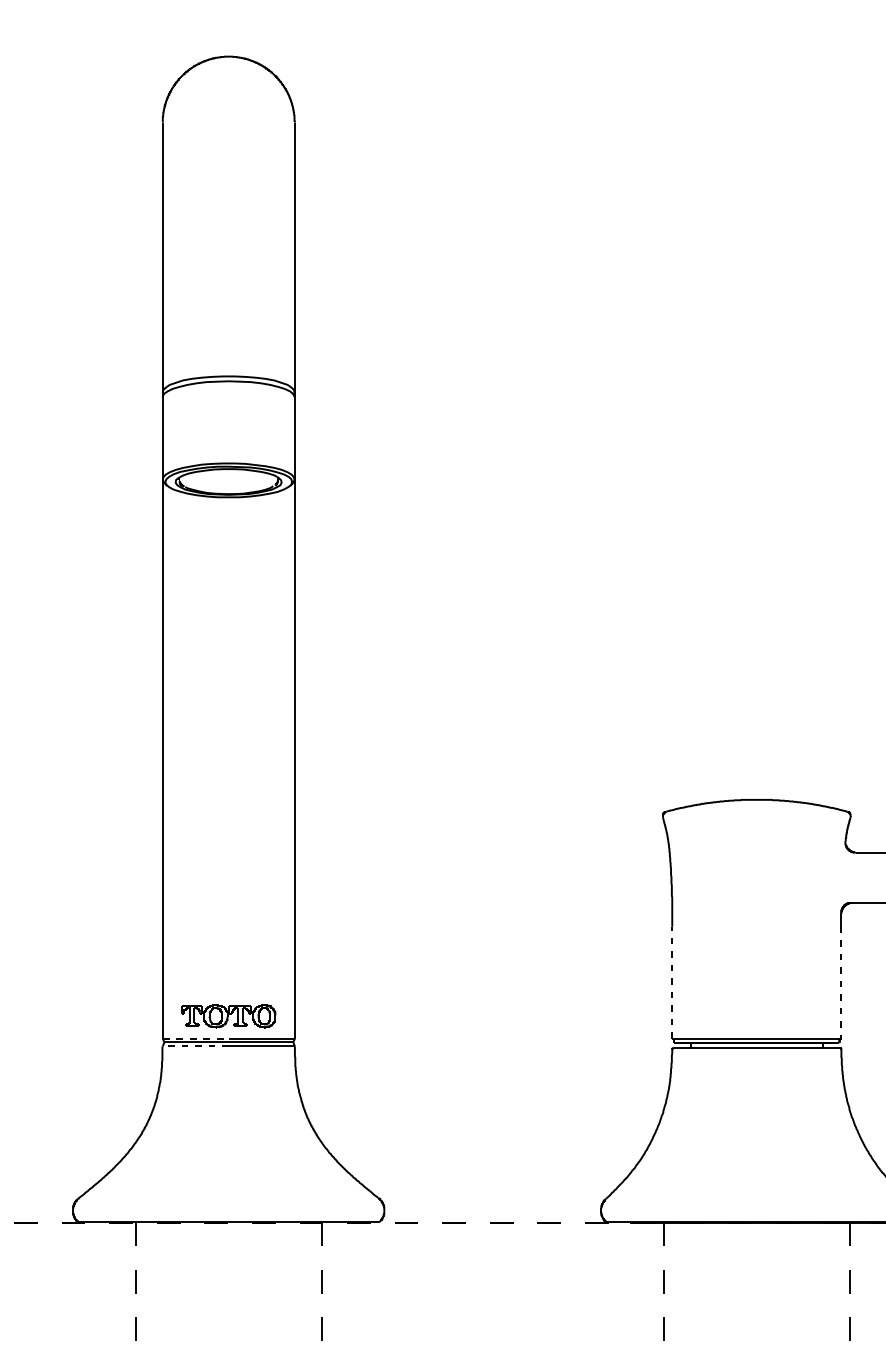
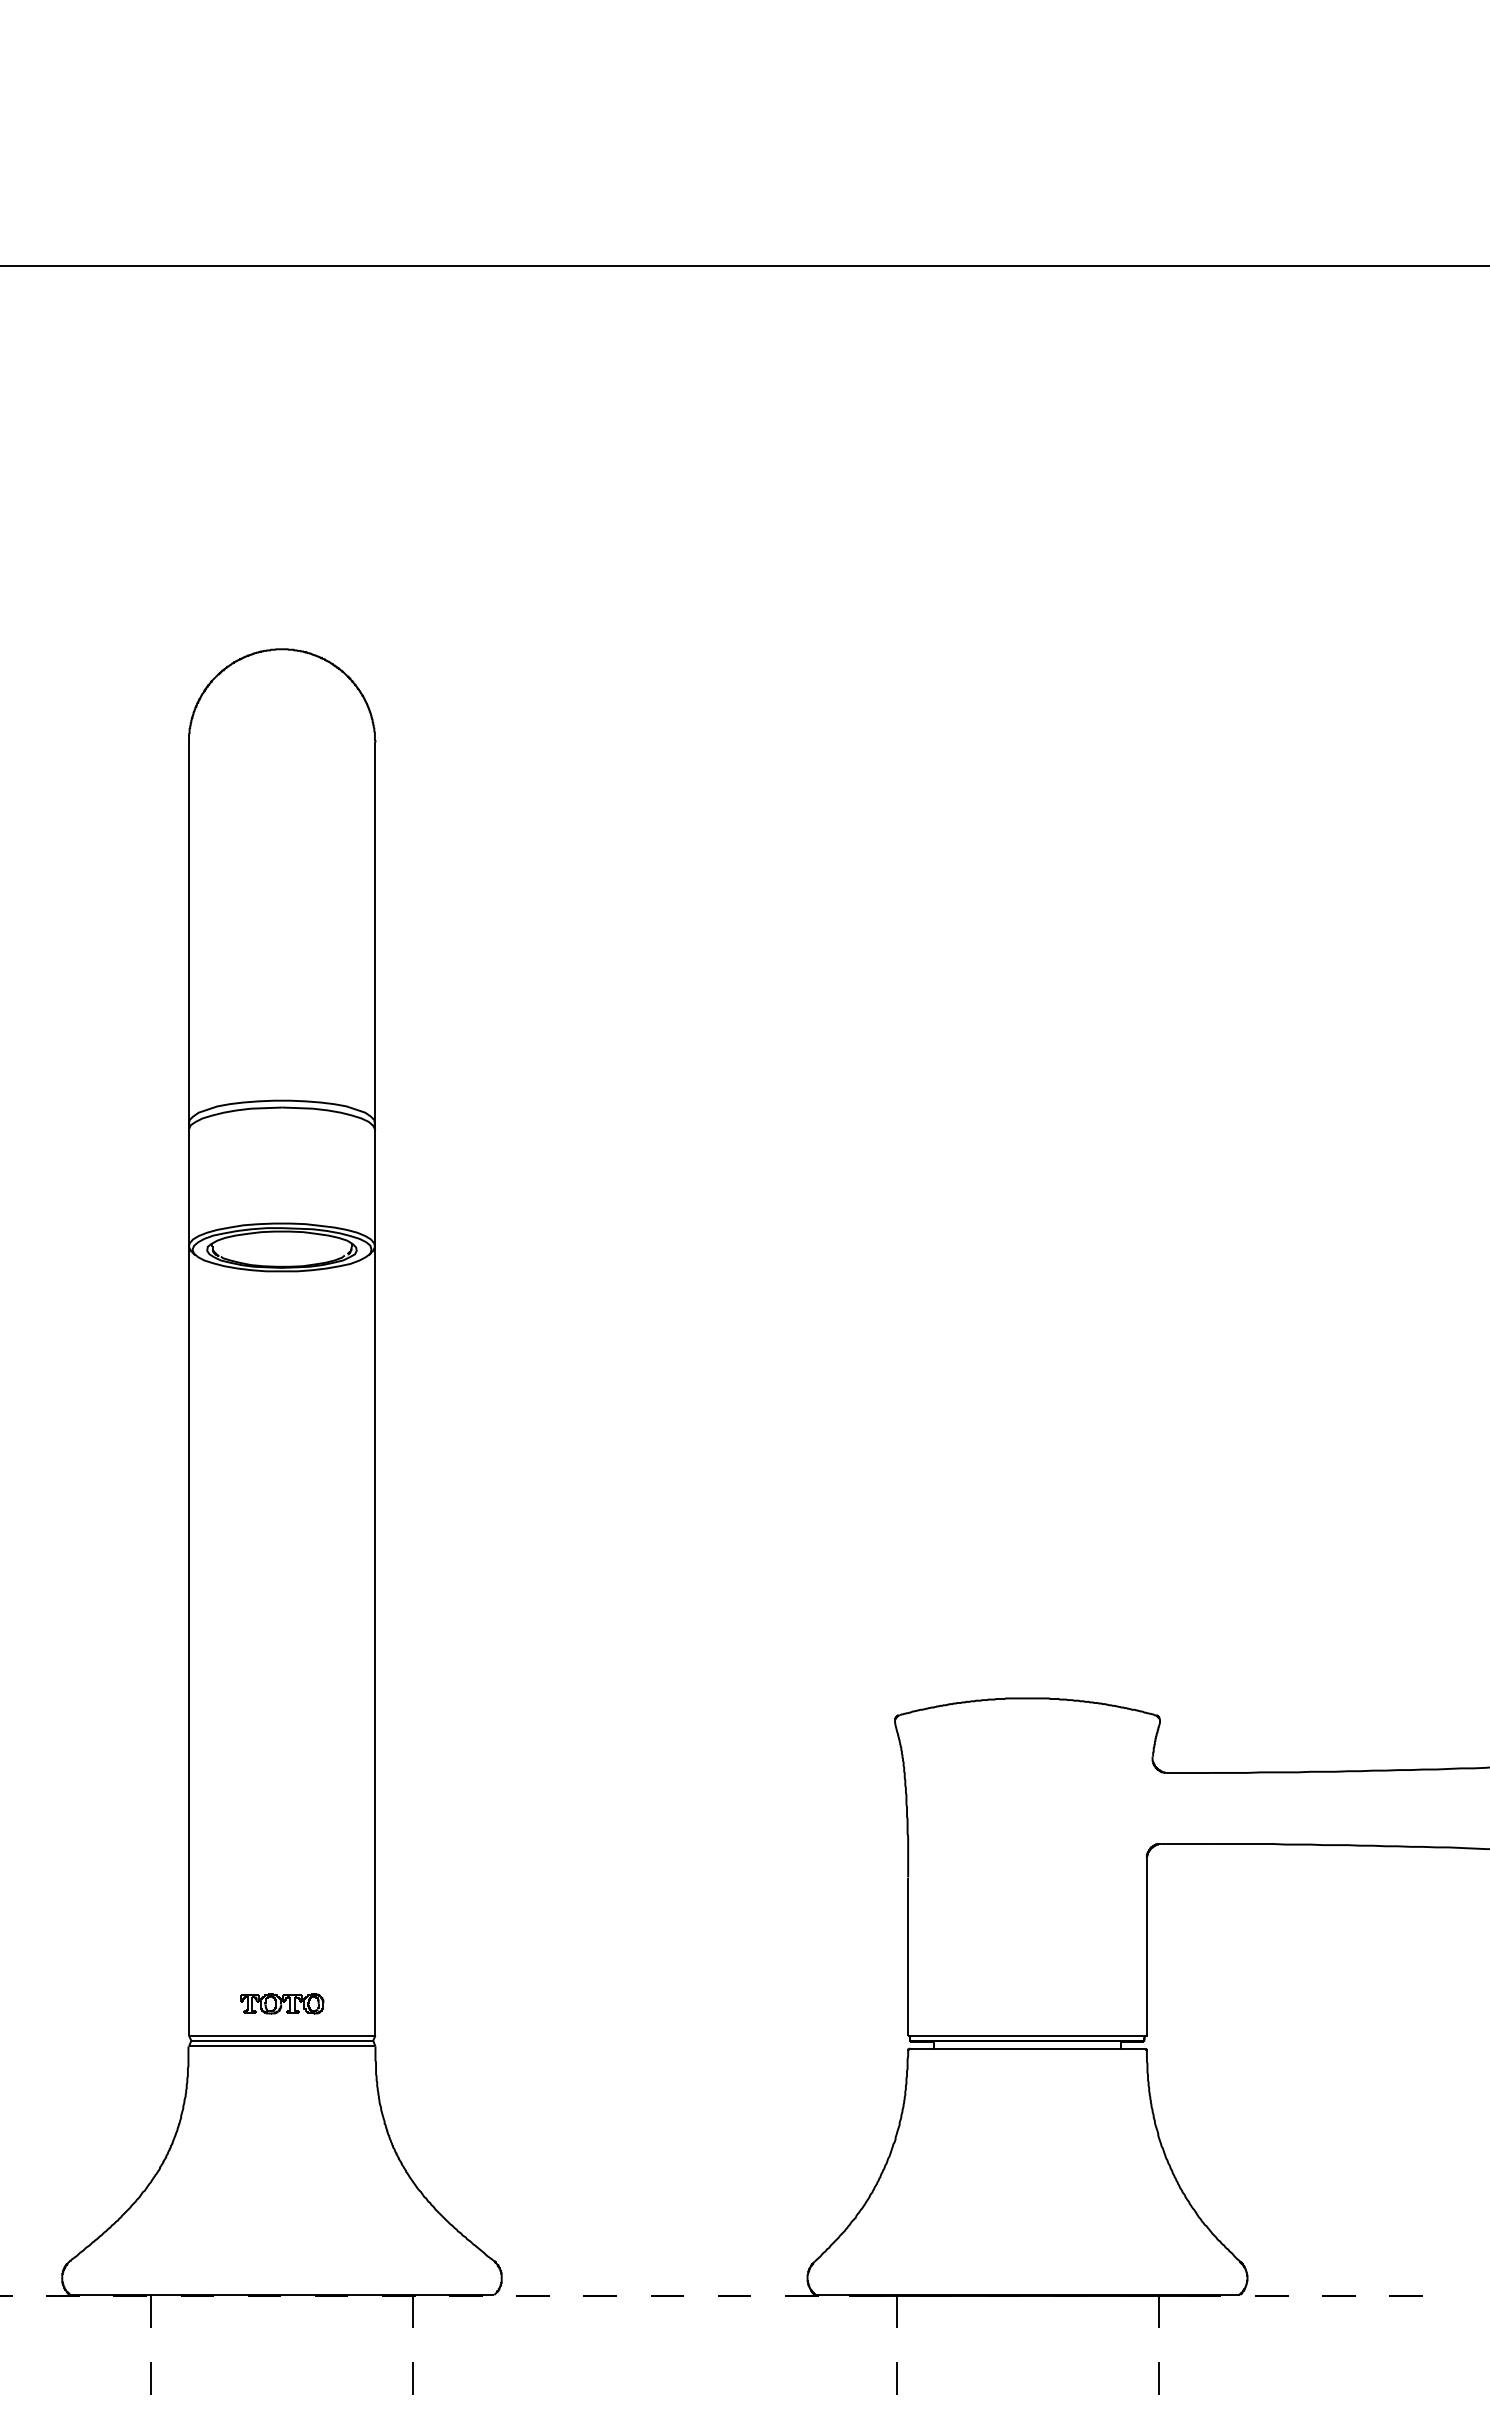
line: (672, 982) -> (908, 1956), dashed -> solid
line: (841, 983) -> (1146, 1957), dashed -> solid
part: (229, 1015) -> (282, 2003), size x0.62
line: (195, 1038) -> (235, 2035), dashed -> solid
line: (195, 1046) -> (235, 2046), dashed -> solid

